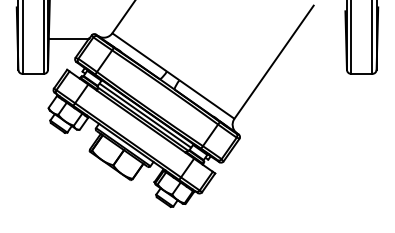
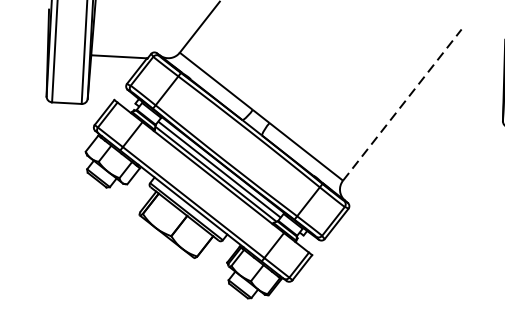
line: (274, 61) -> (402, 104), solid -> dashed

